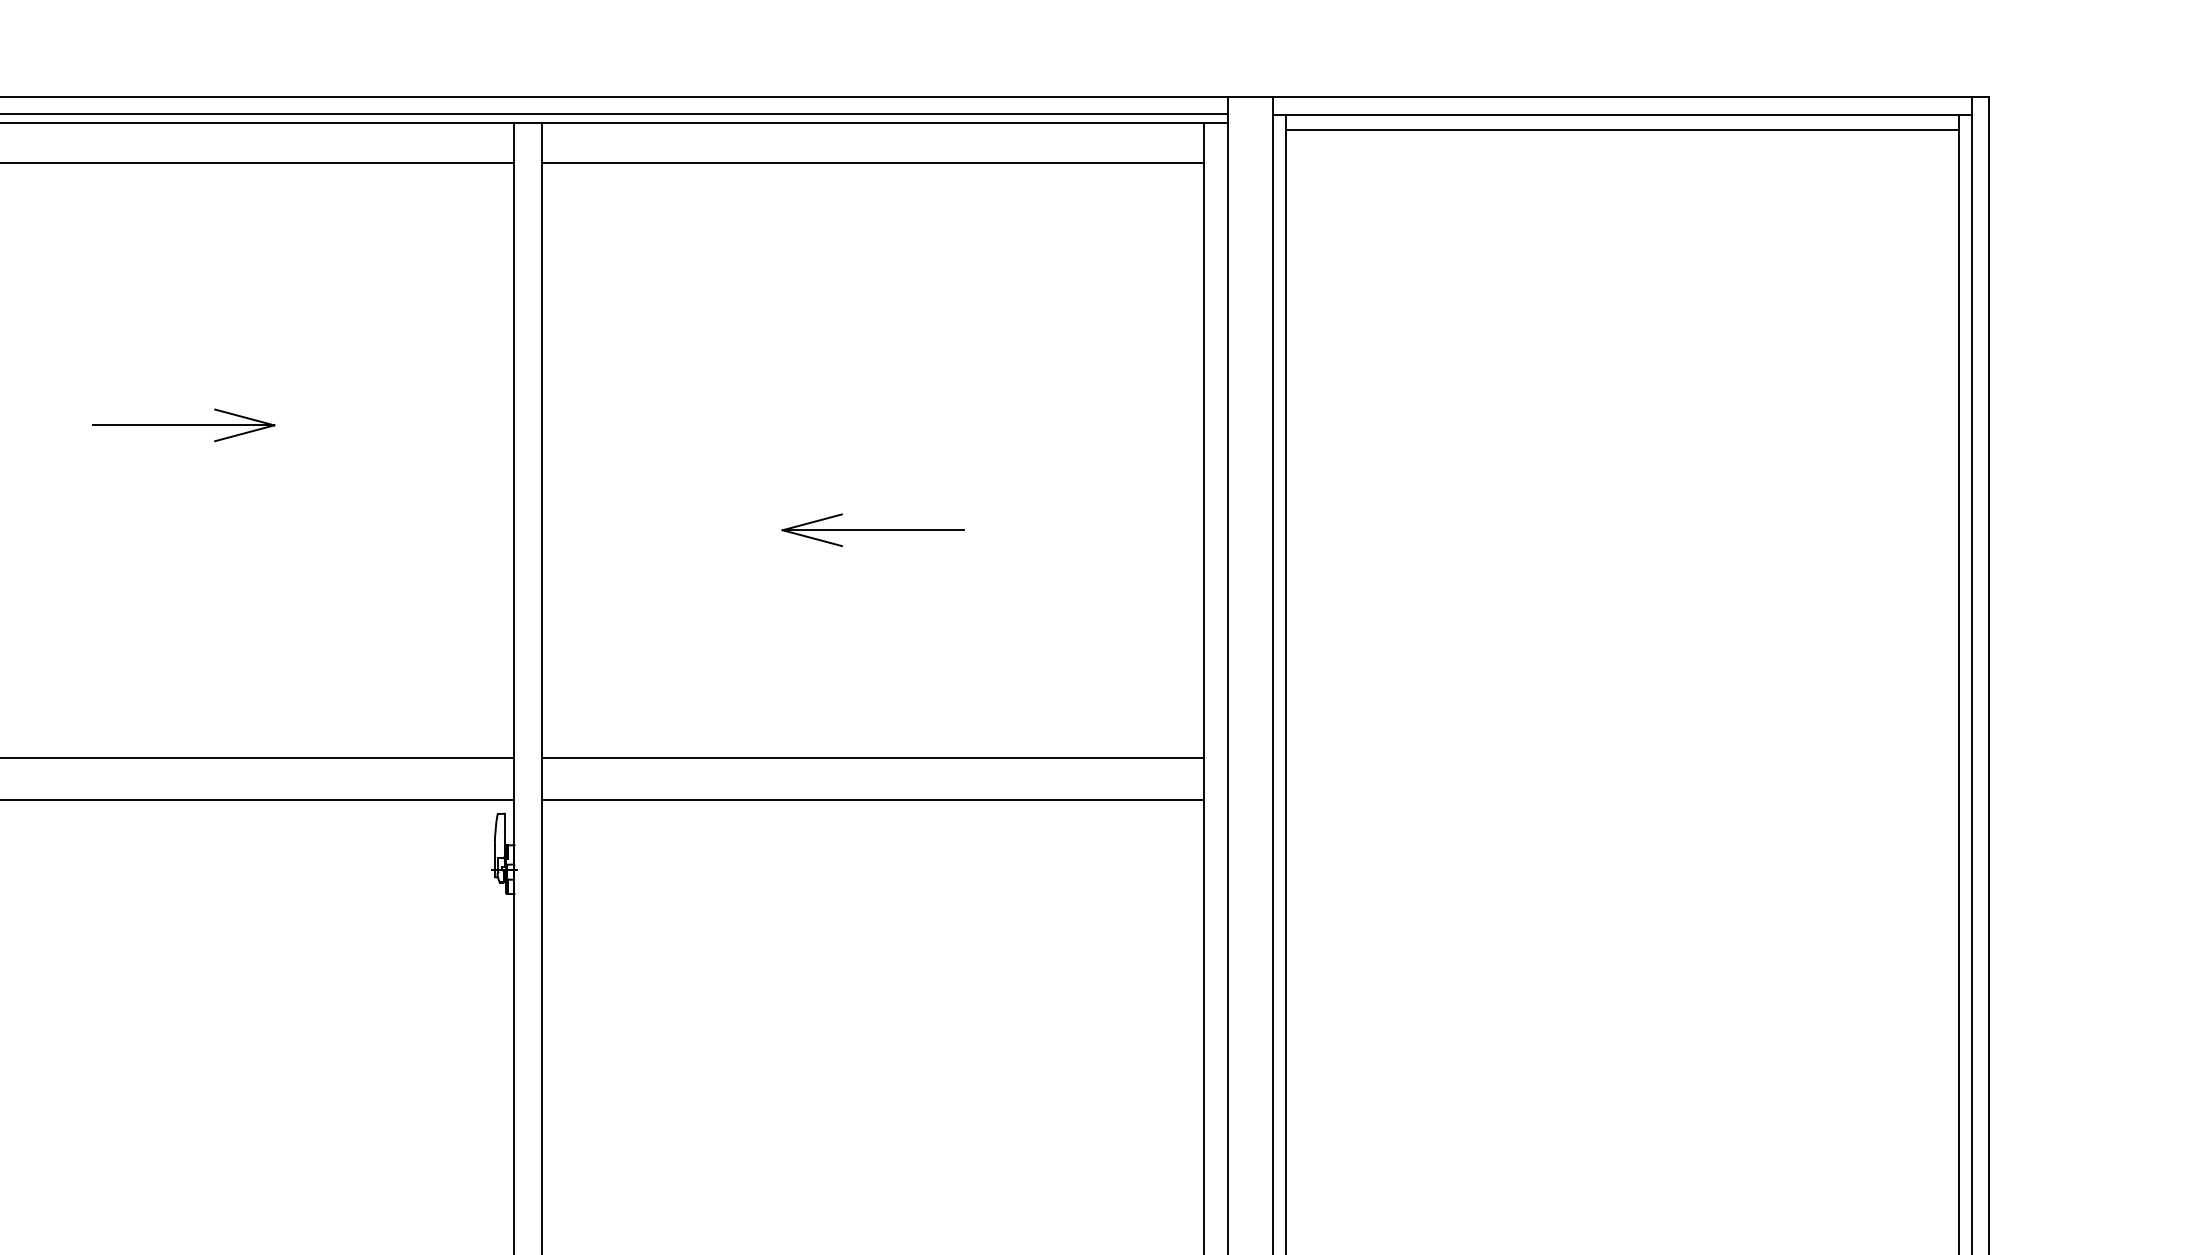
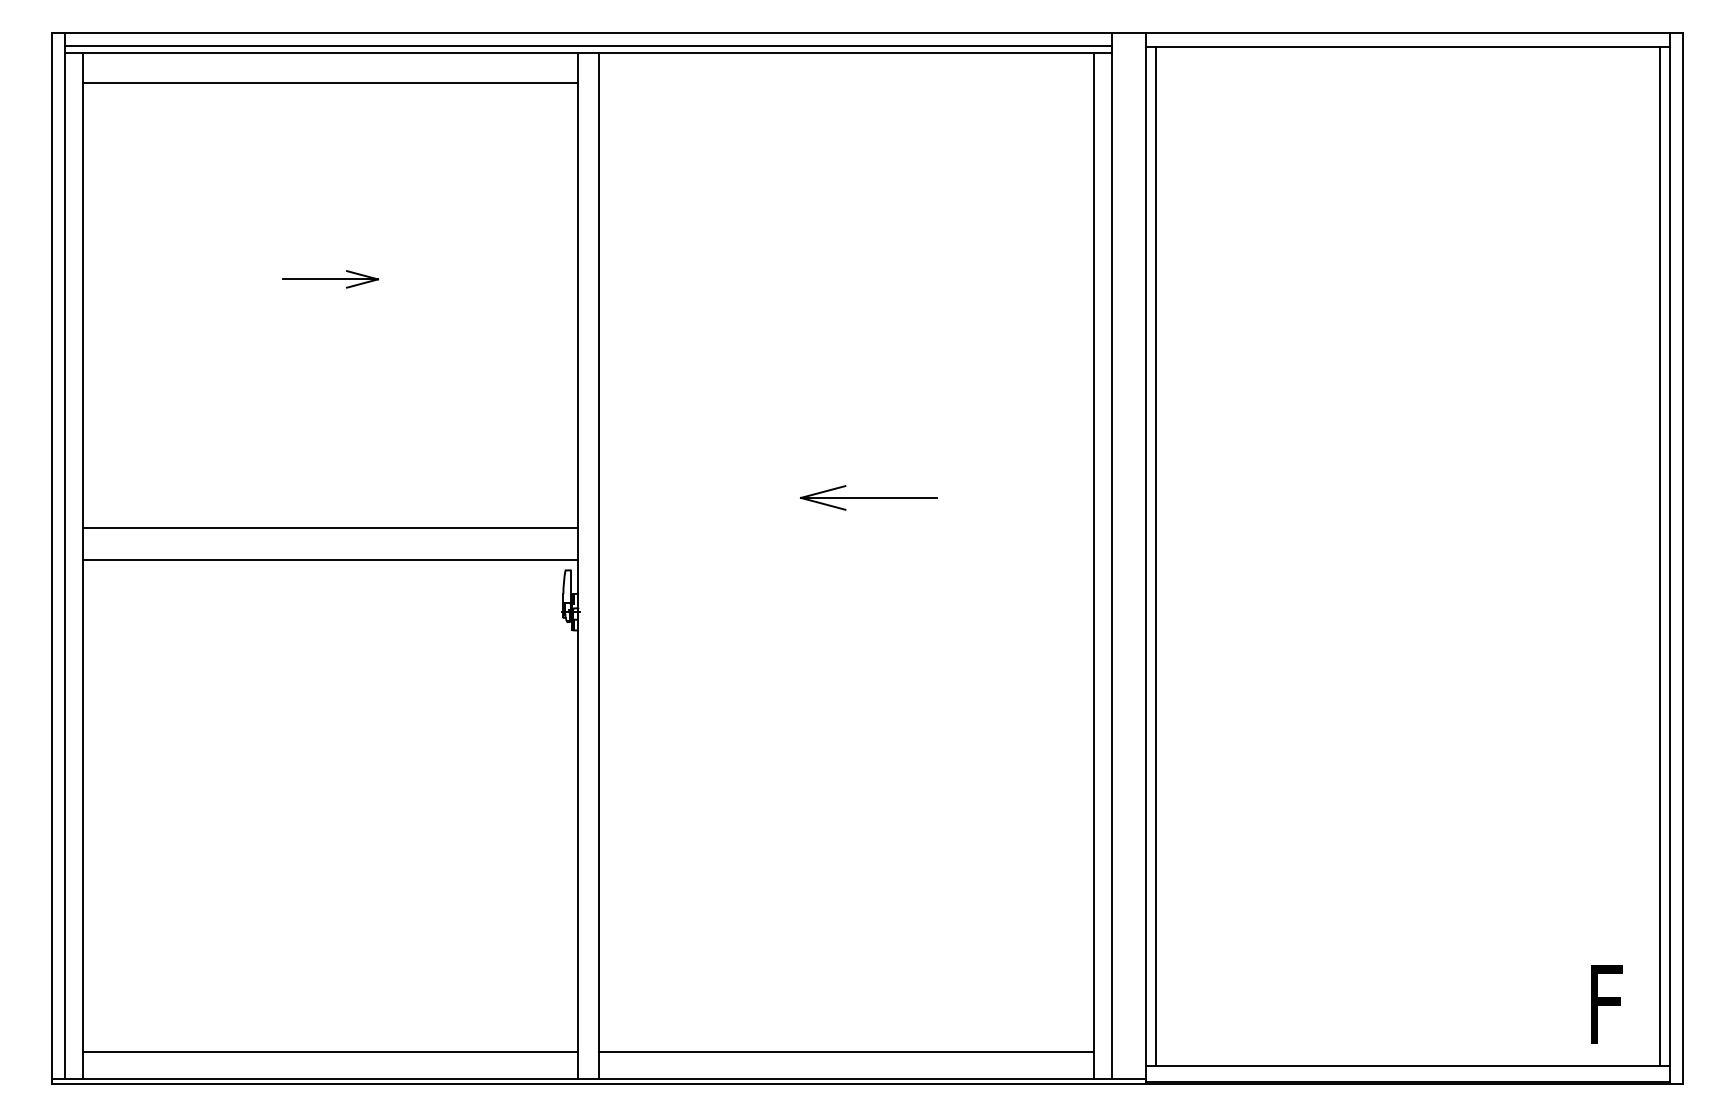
line: (1623, 130) -> (1408, 58), removed
line: (872, 162) -> (846, 82), removed
part: (183, 425) -> (330, 279), size x0.7
part: (872, 529) -> (868, 497), moved
line: (872, 757) -> (846, 528), removed
line: (872, 799) -> (846, 559), removed

